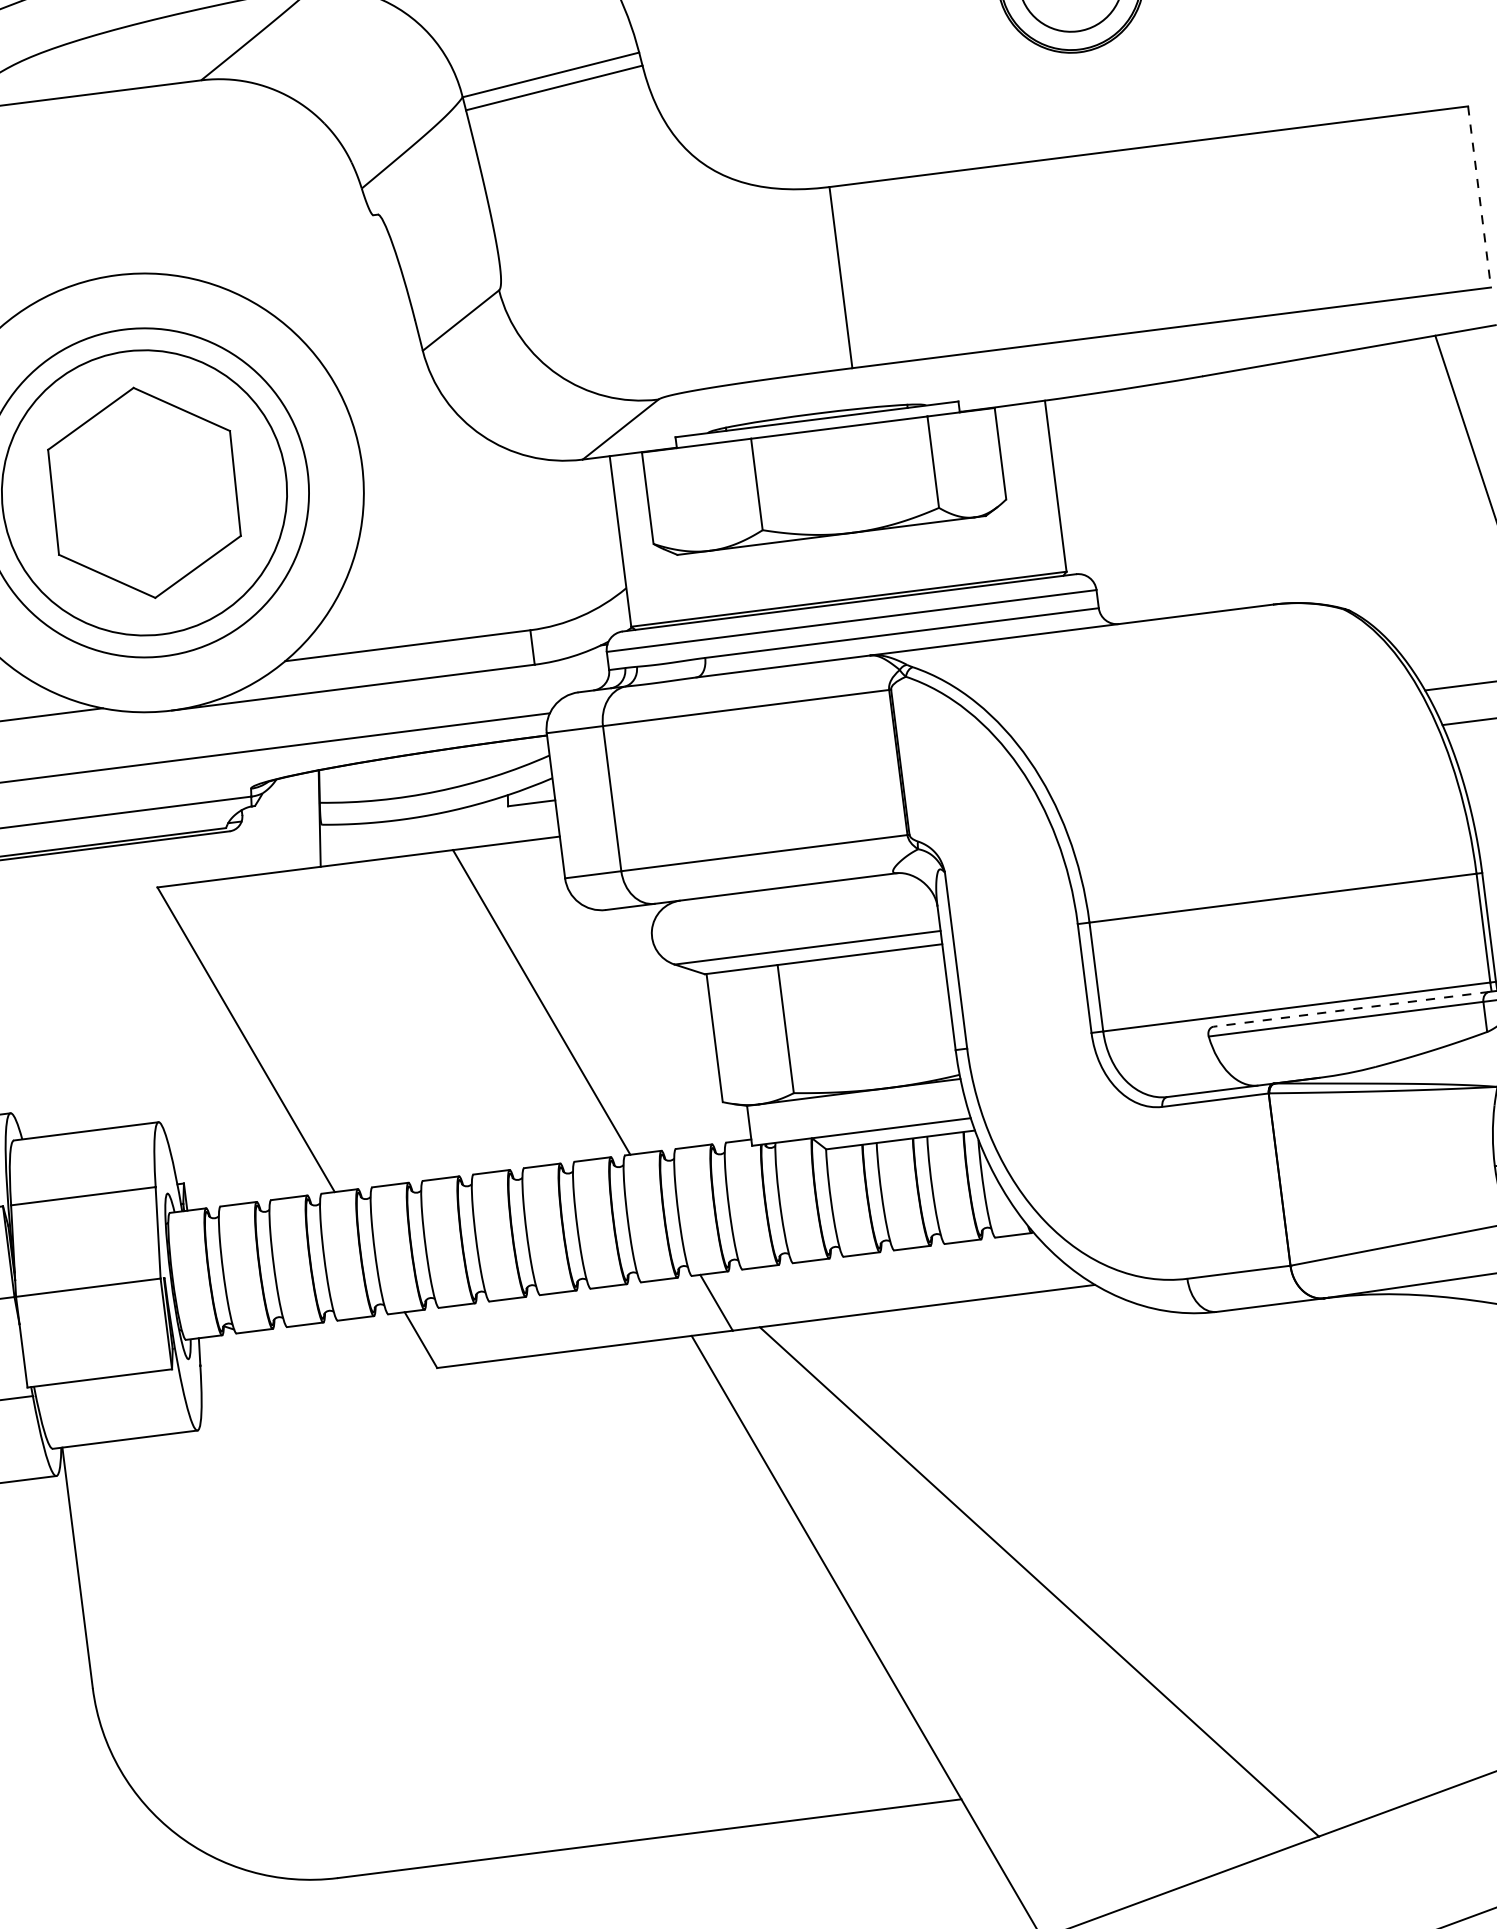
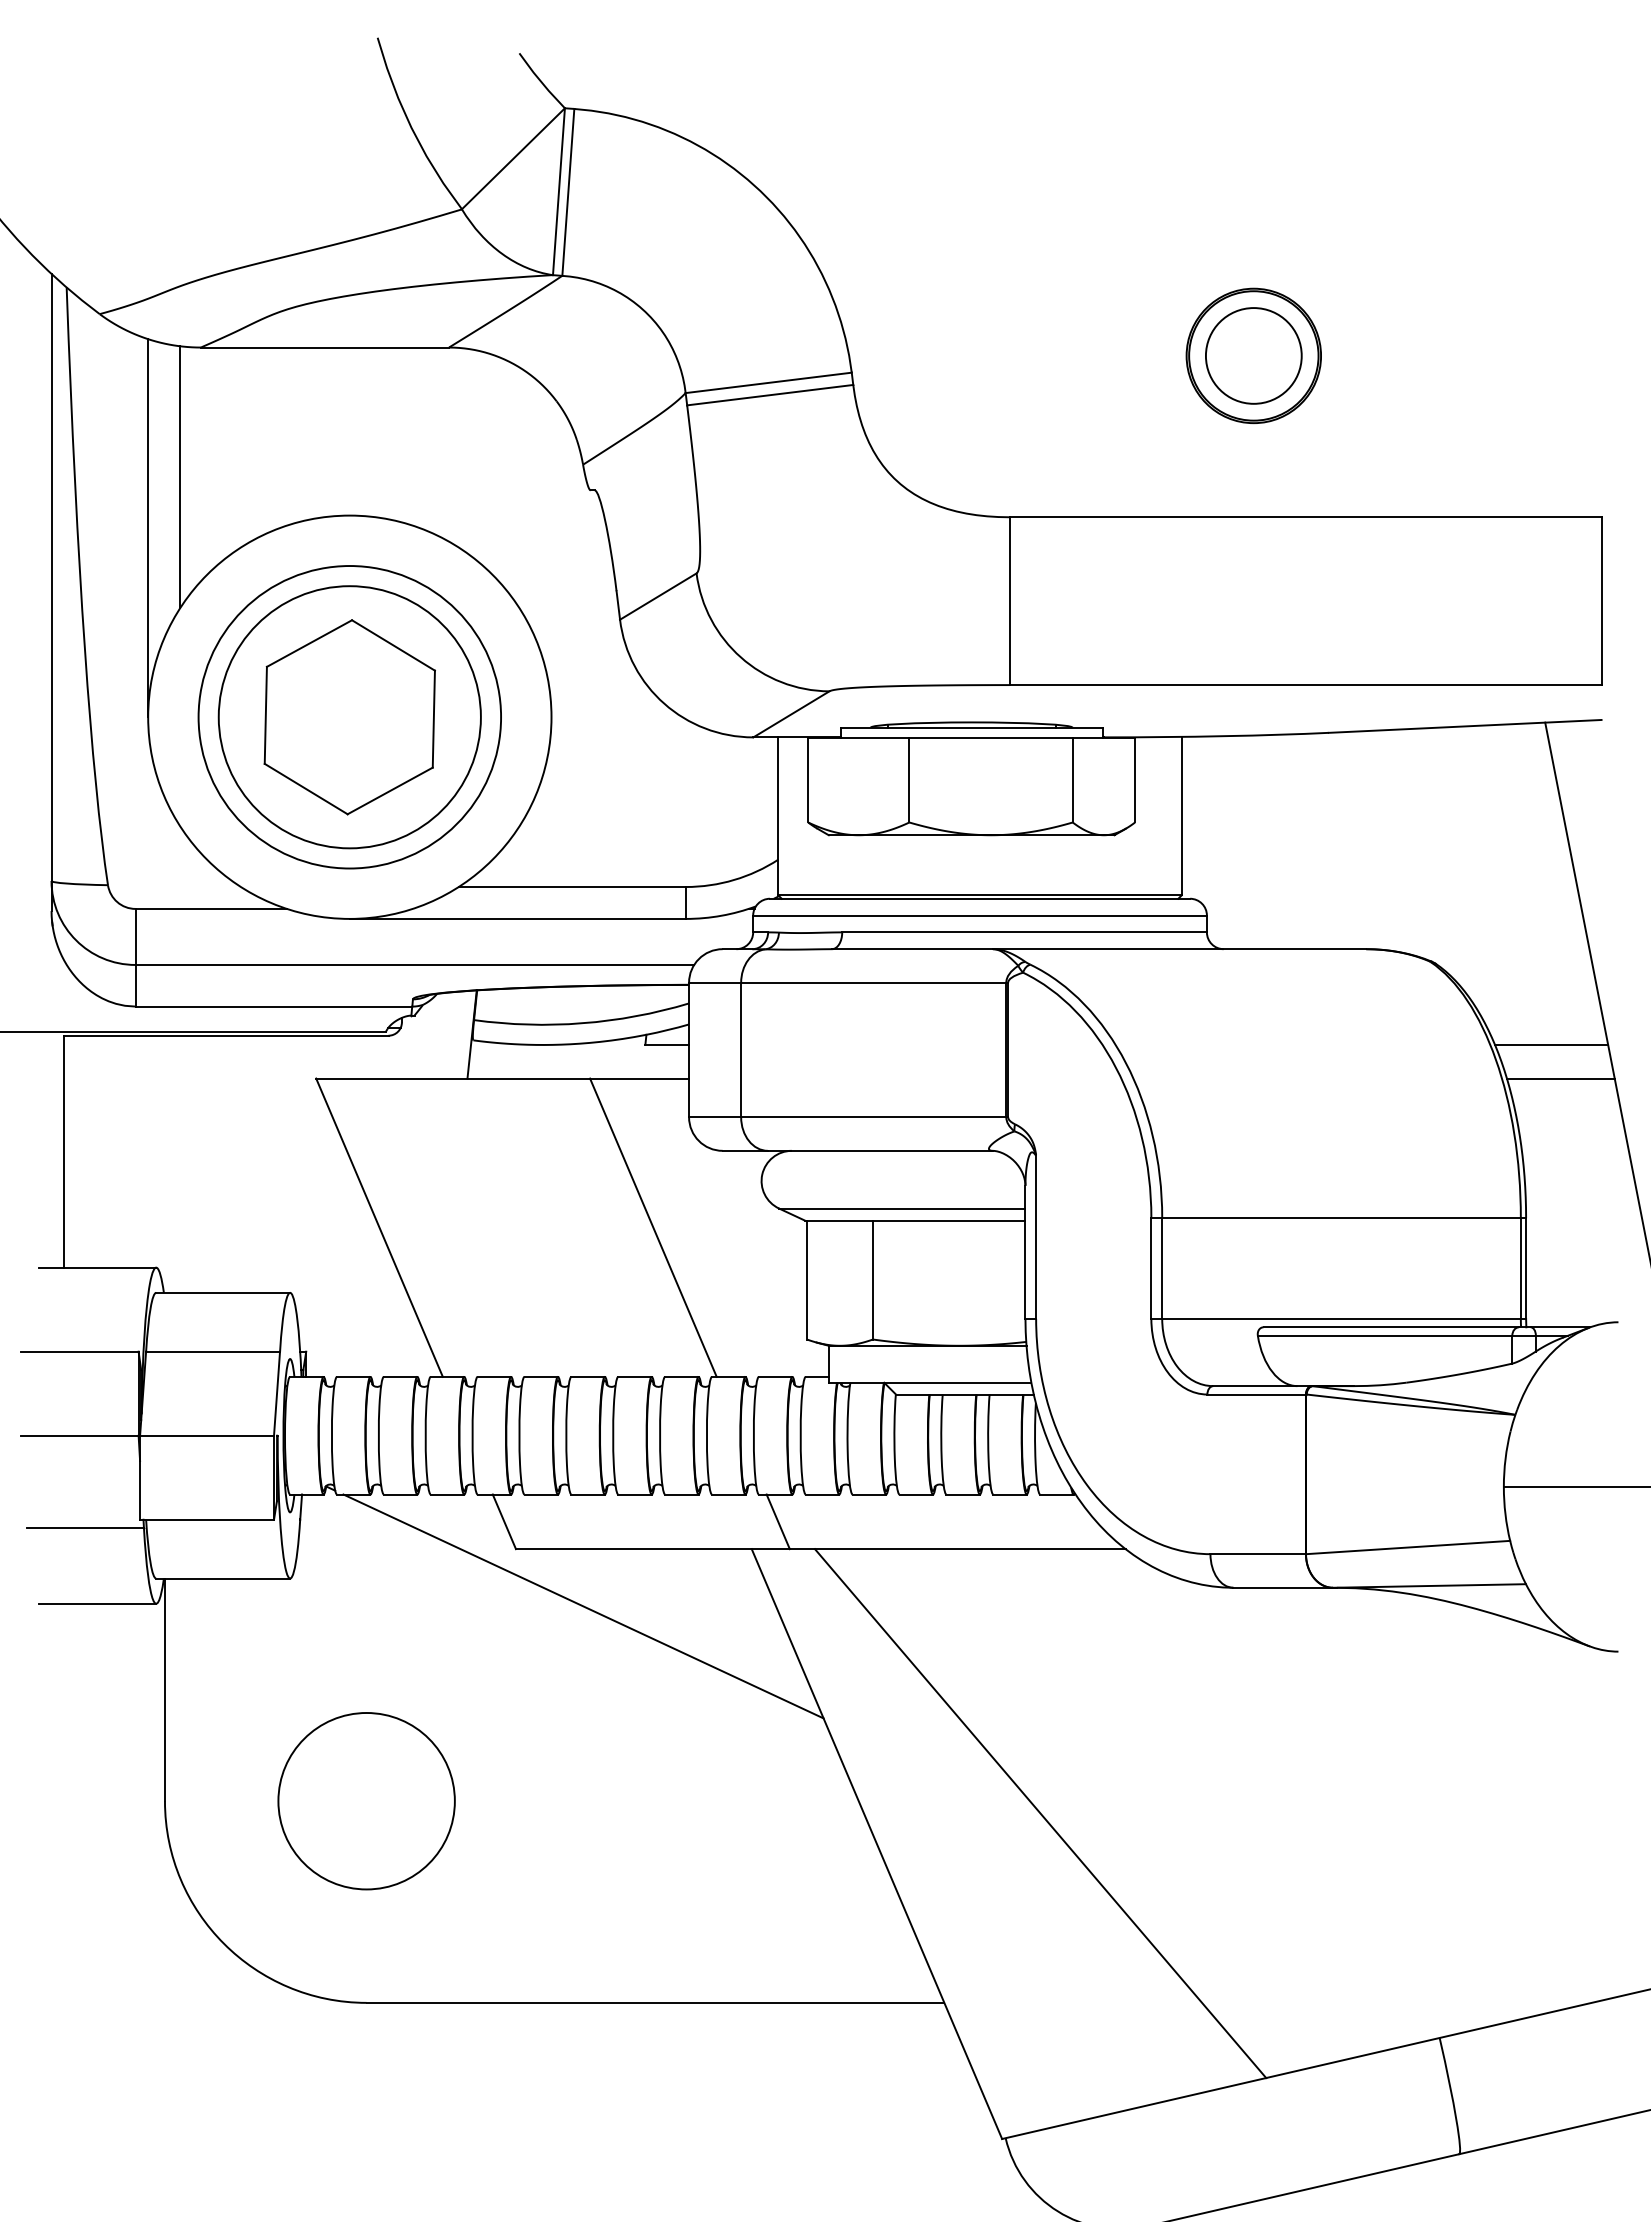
line: (1479, 197) -> (1601, 601), dashed -> solid
line: (1351, 1009) -> (1391, 1327), dashed -> solid
line: (517, 1420) -> (583, 1606), added
circle: (310, 1660) -> (366, 1801), added

